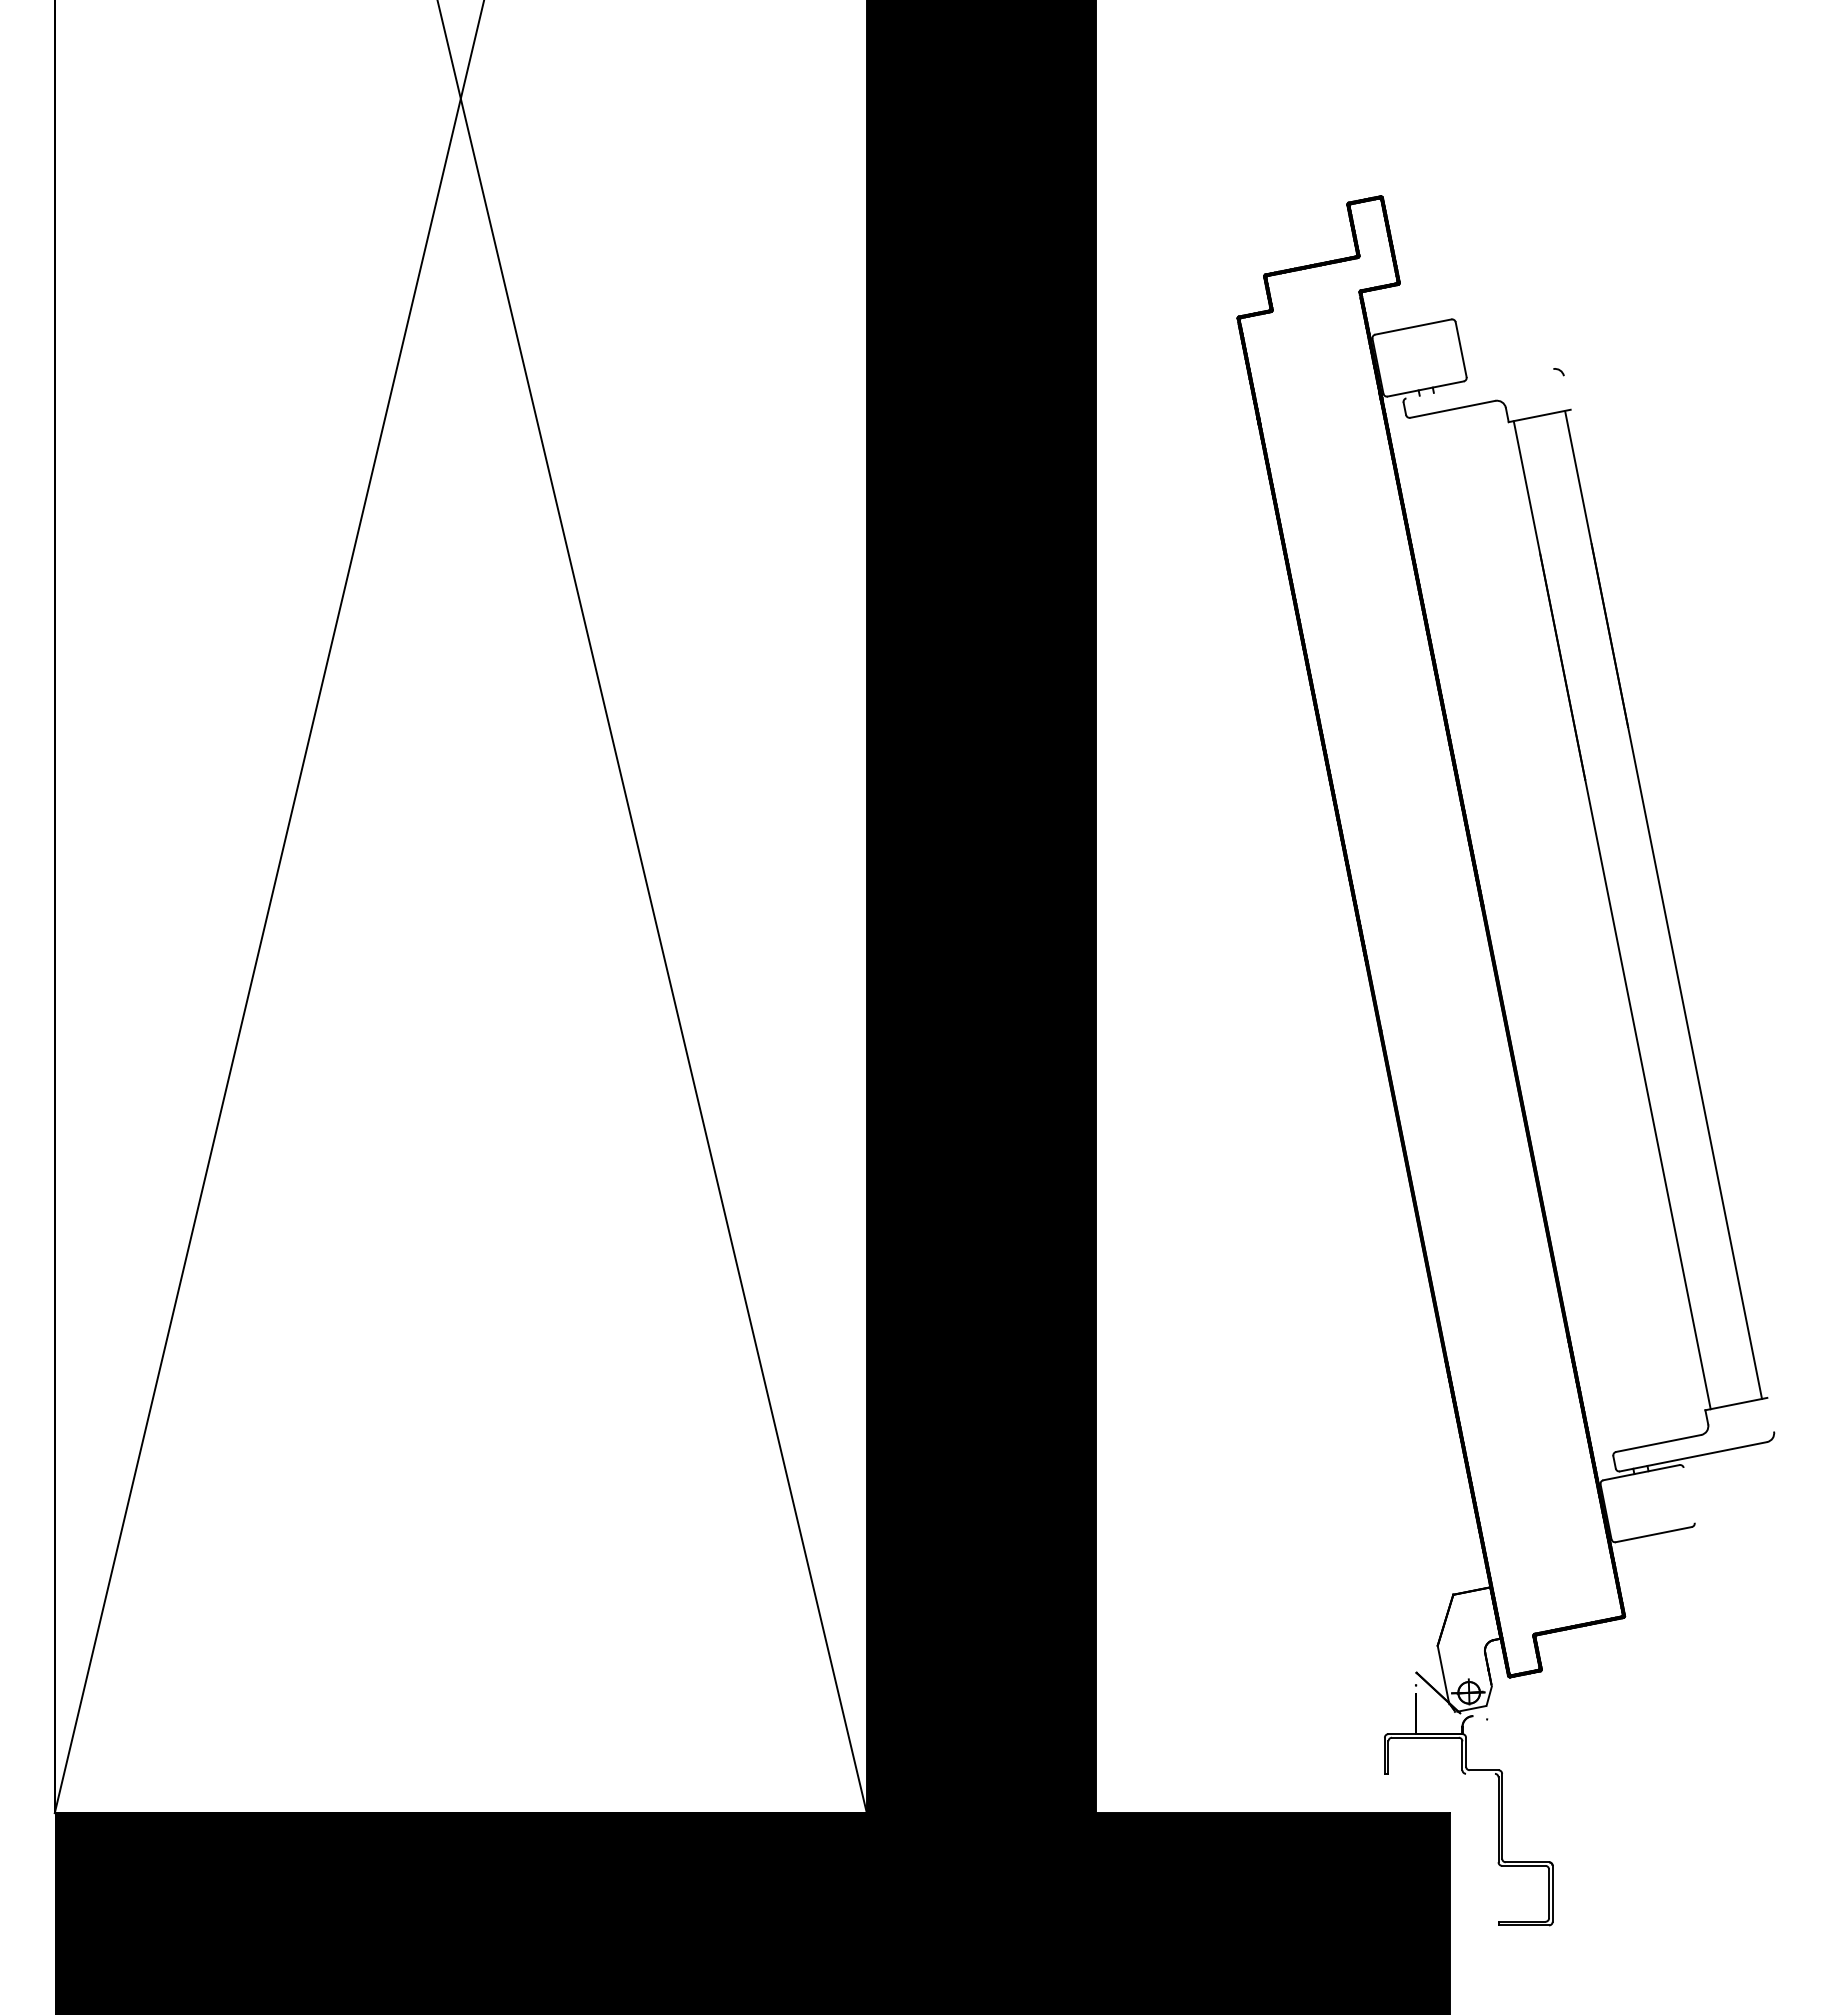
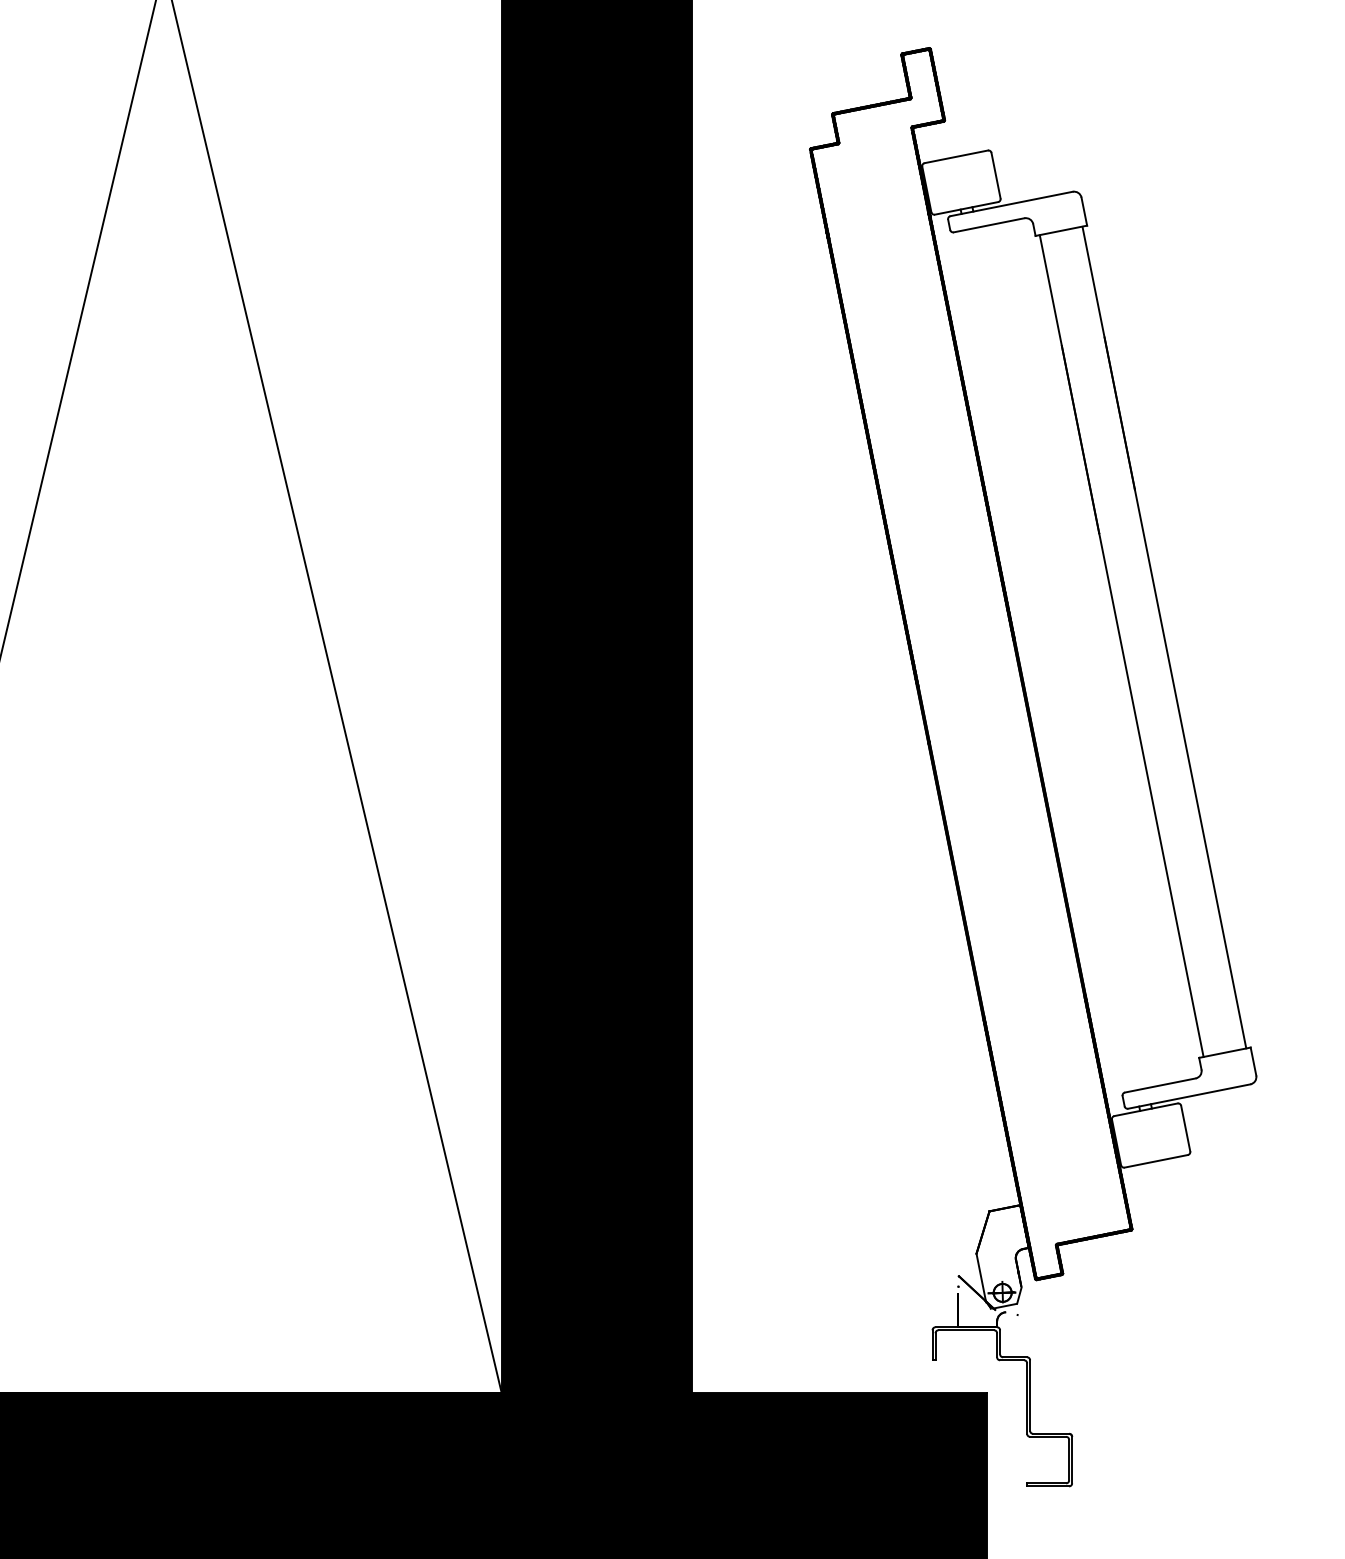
line: (1479, 383) -> (1011, 203), added
line: (1566, 392) -> (1083, 211), added
line: (1770, 1414) -> (1253, 1061), added
line: (1688, 1494) -> (1185, 1127), added
line: (1480, 1773) -> (1012, 1360), added

